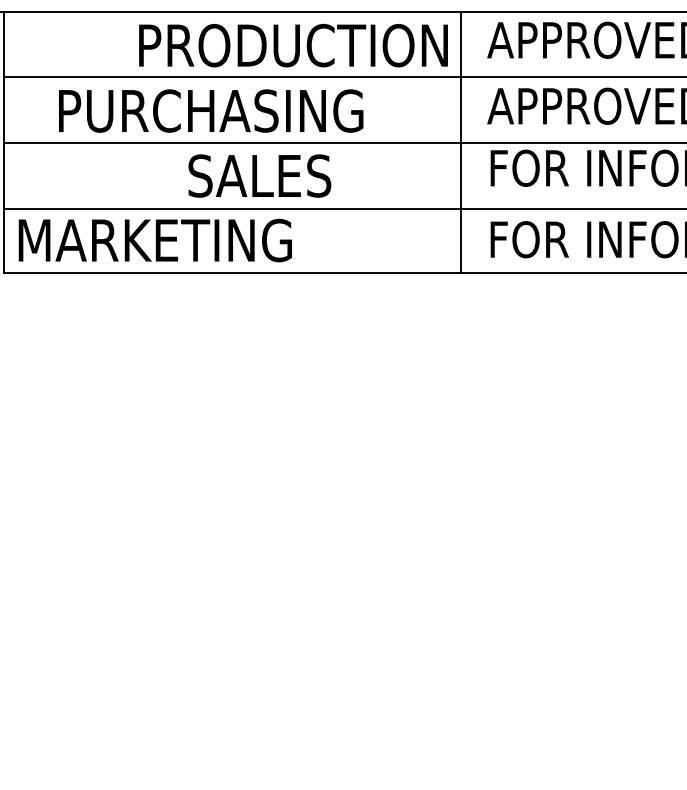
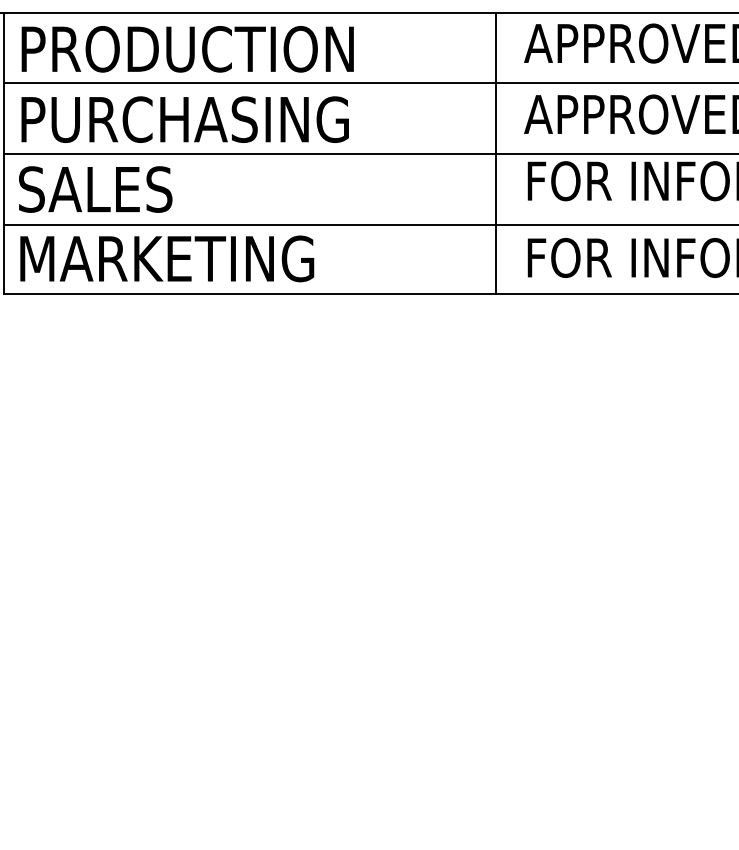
text: (293, 45) -> (187, 49), moved
text: (211, 110) -> (185, 119), moved
text: (259, 175) -> (95, 188), moved

